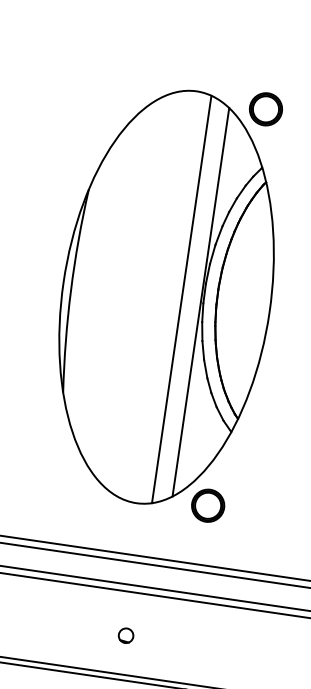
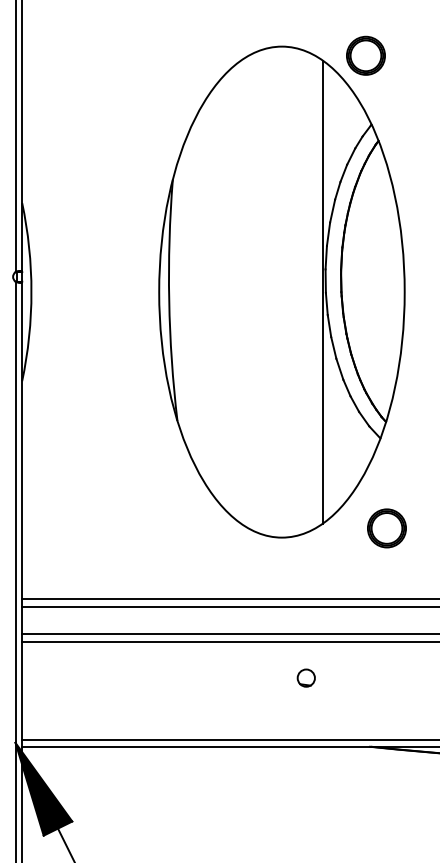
line: (181, 298) -> (299, 291), removed
part: (207, 505) -> (386, 528), moved
circle: (125, 635) -> (305, 677), moved

